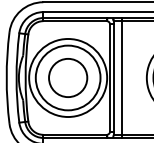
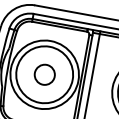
circle: (68, 77) -> (45, 74), size x0.6

